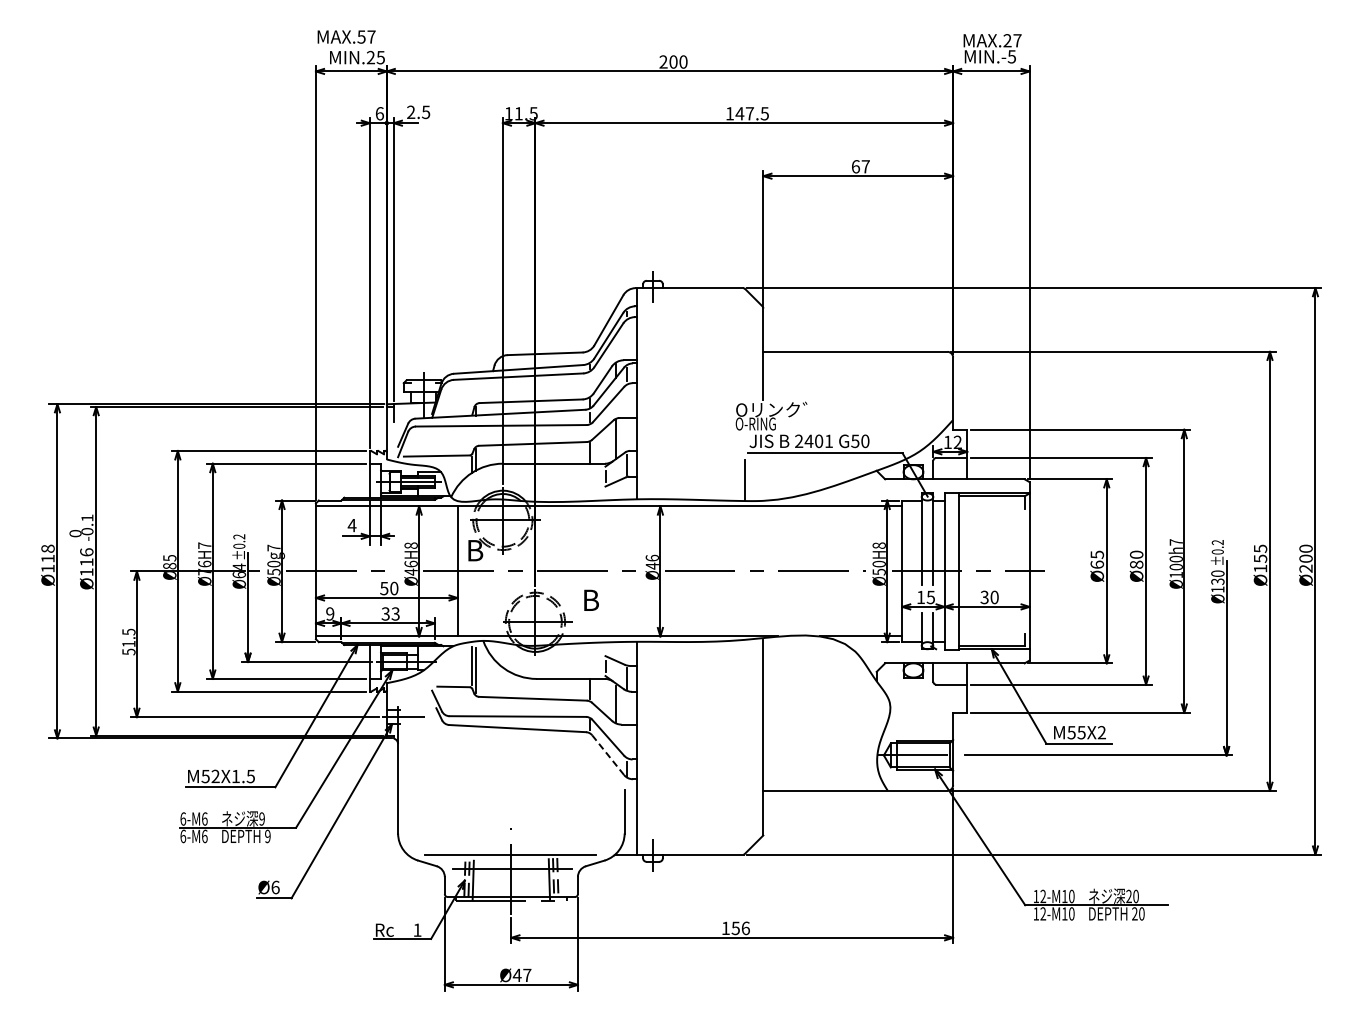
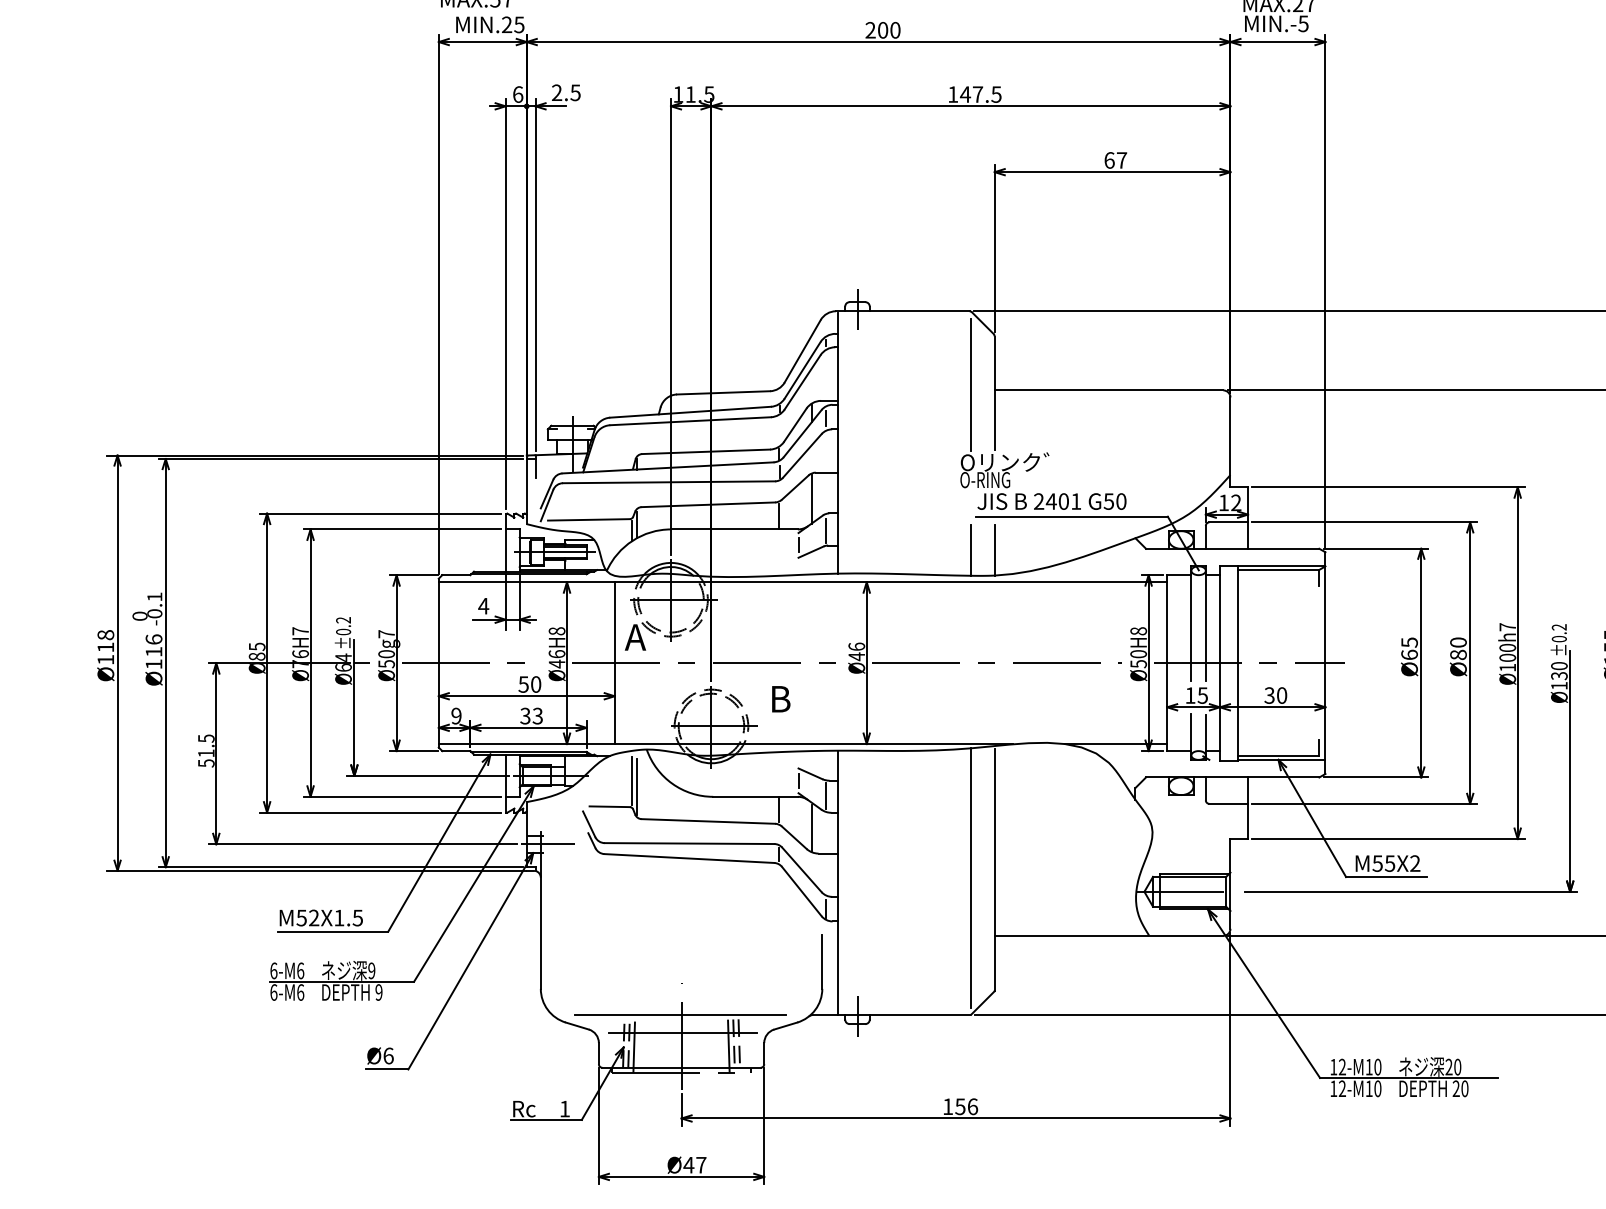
line: (744, 347) -> (971, 385), added
line: (763, 479) -> (994, 549), added
text: (474, 550) -> (635, 637), B -> A
line: (744, 743) -> (971, 877), added
line: (607, 754) -> (800, 890), dashed -> solid

